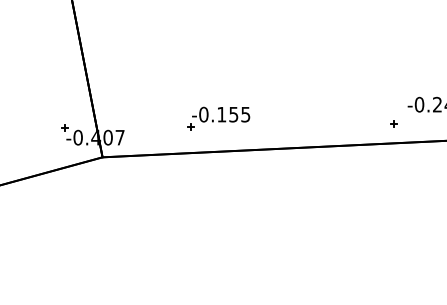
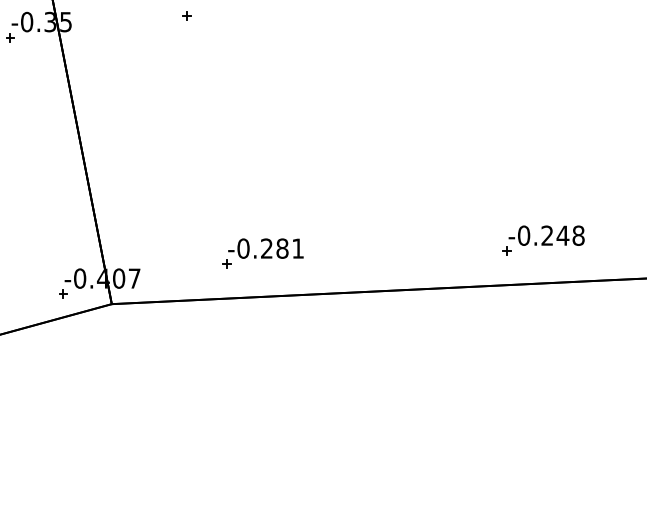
text: (233, 114) -> (282, 248), -0.155 -> -0.281
part: (392, 123) -> (506, 250), moved
part: (65, 127) -> (63, 293), moved

